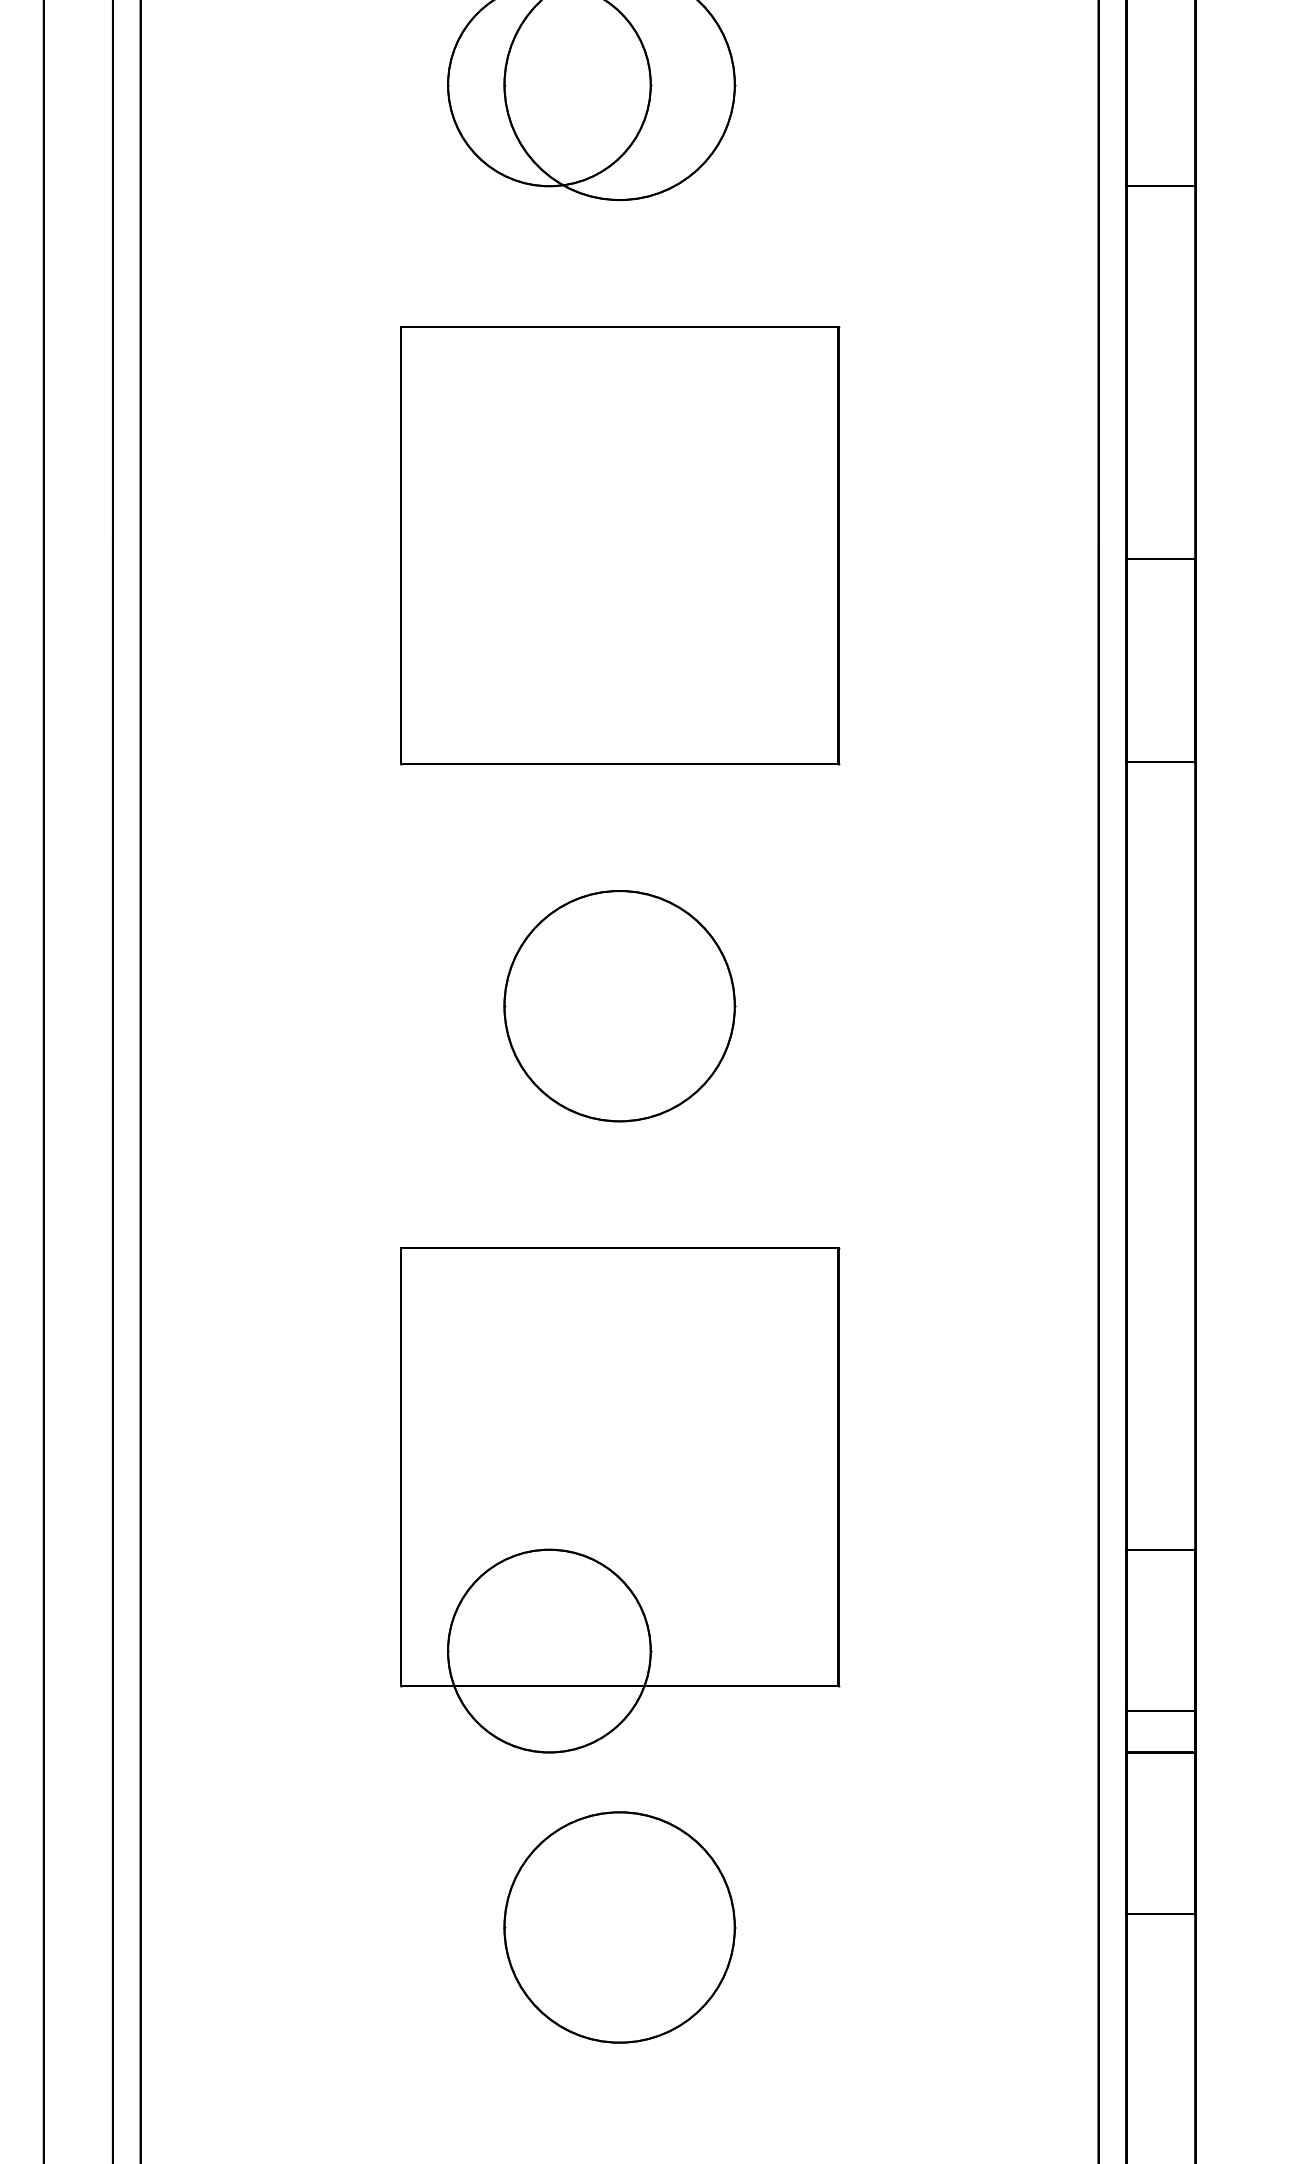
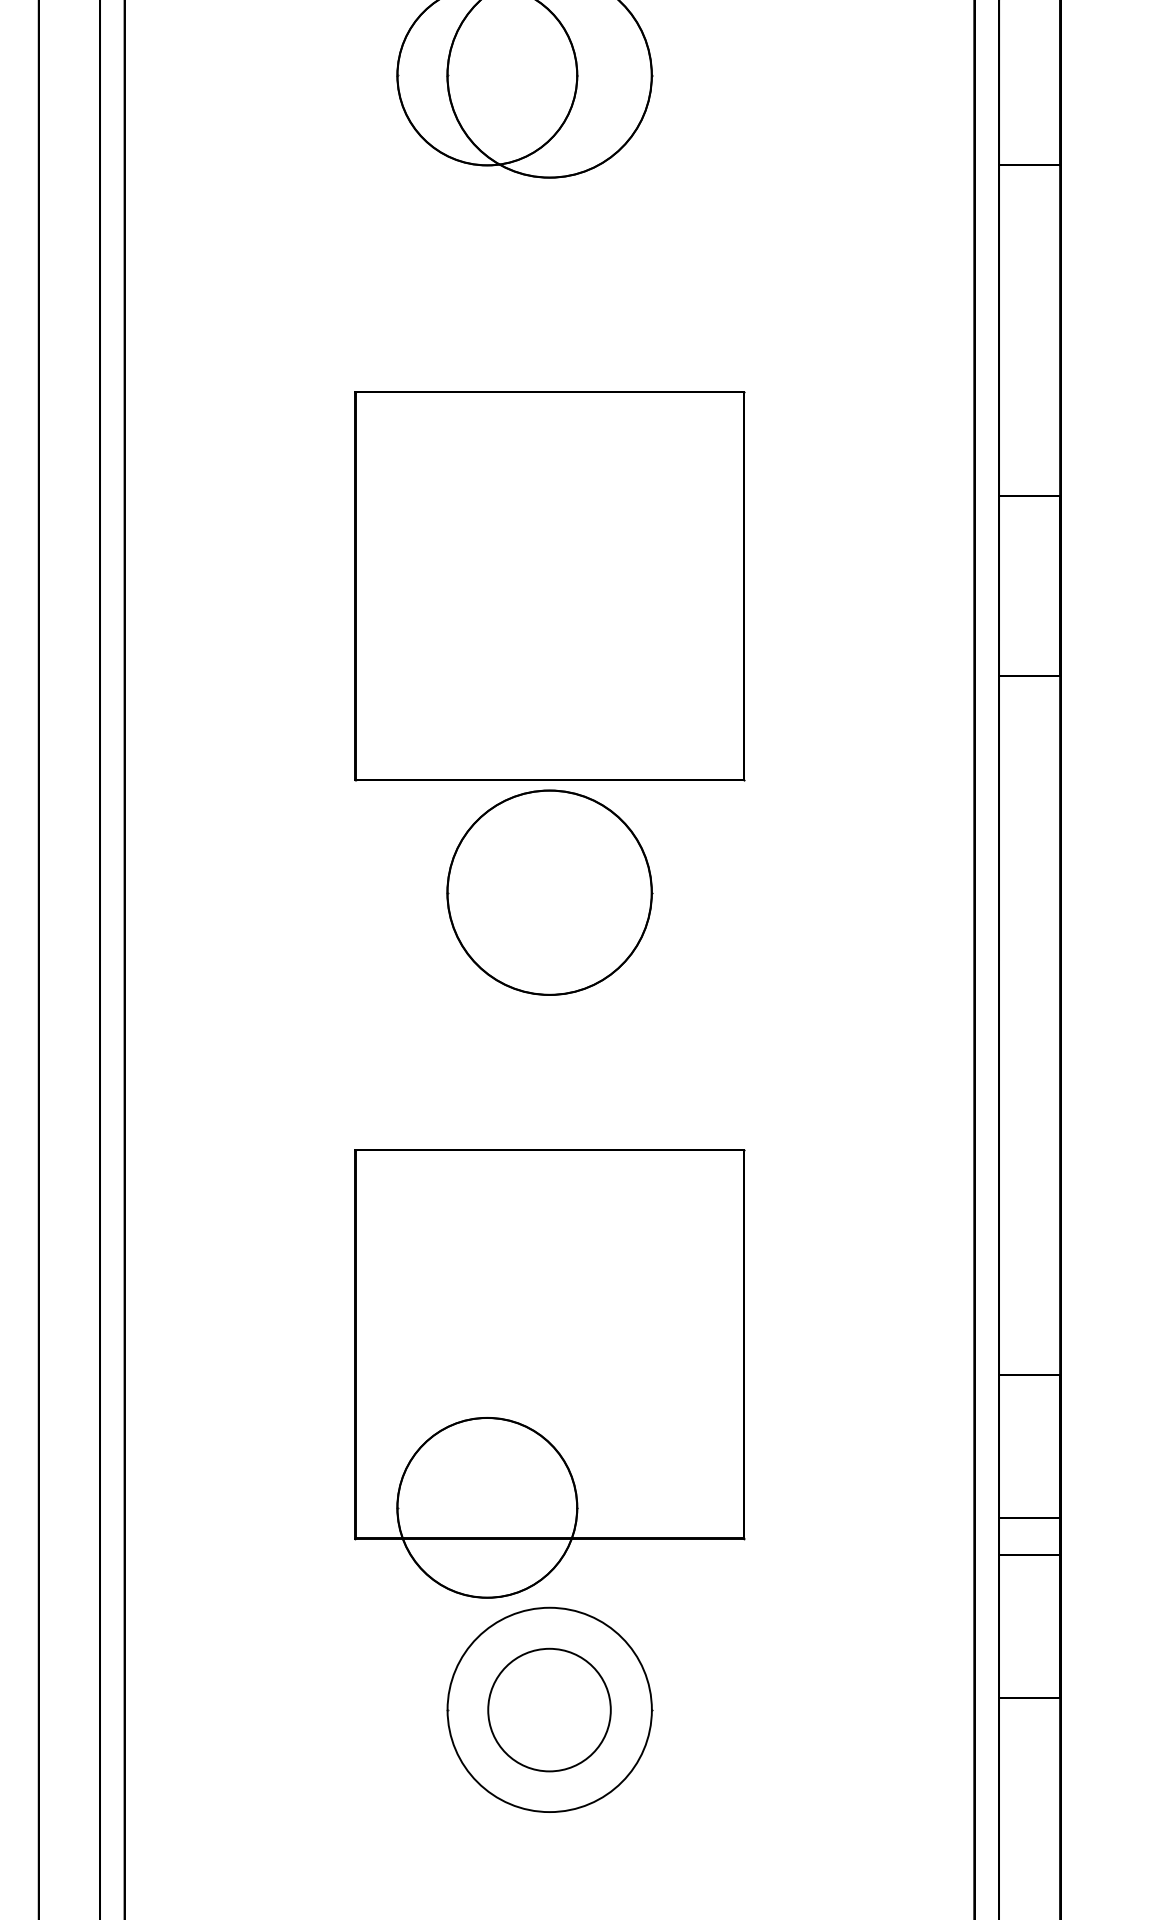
part: (619, 545) -> (549, 586), moved
part: (619, 1499) -> (549, 1373), moved
circle: (619, 1926) -> (549, 1709), size x0.6

